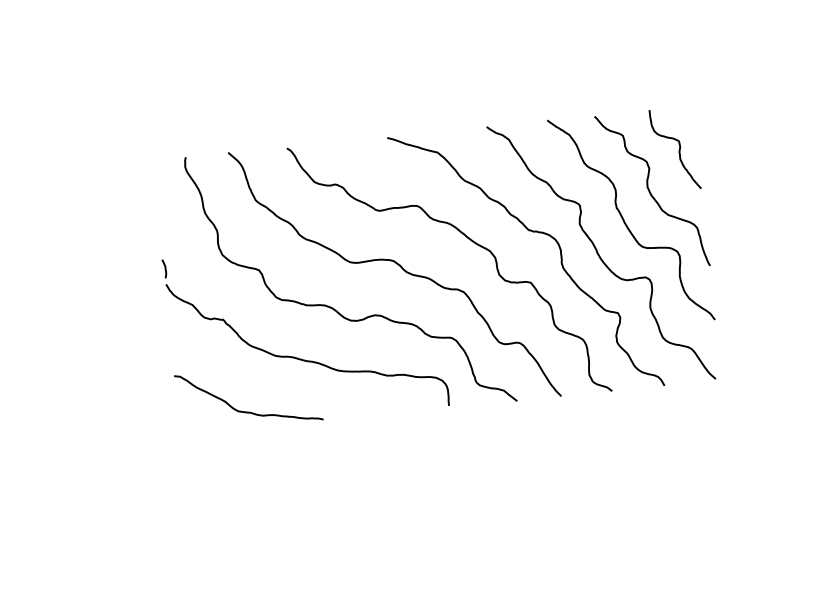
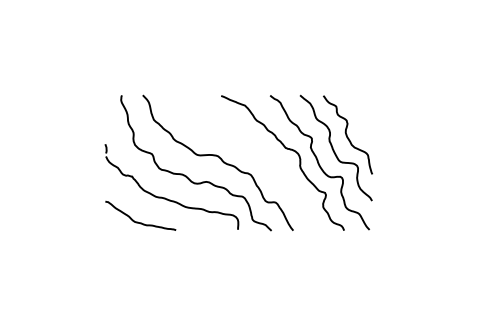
curve: (677, 148) -> (362, 115), removed
curve: (470, 241) -> (256, 150), removed

